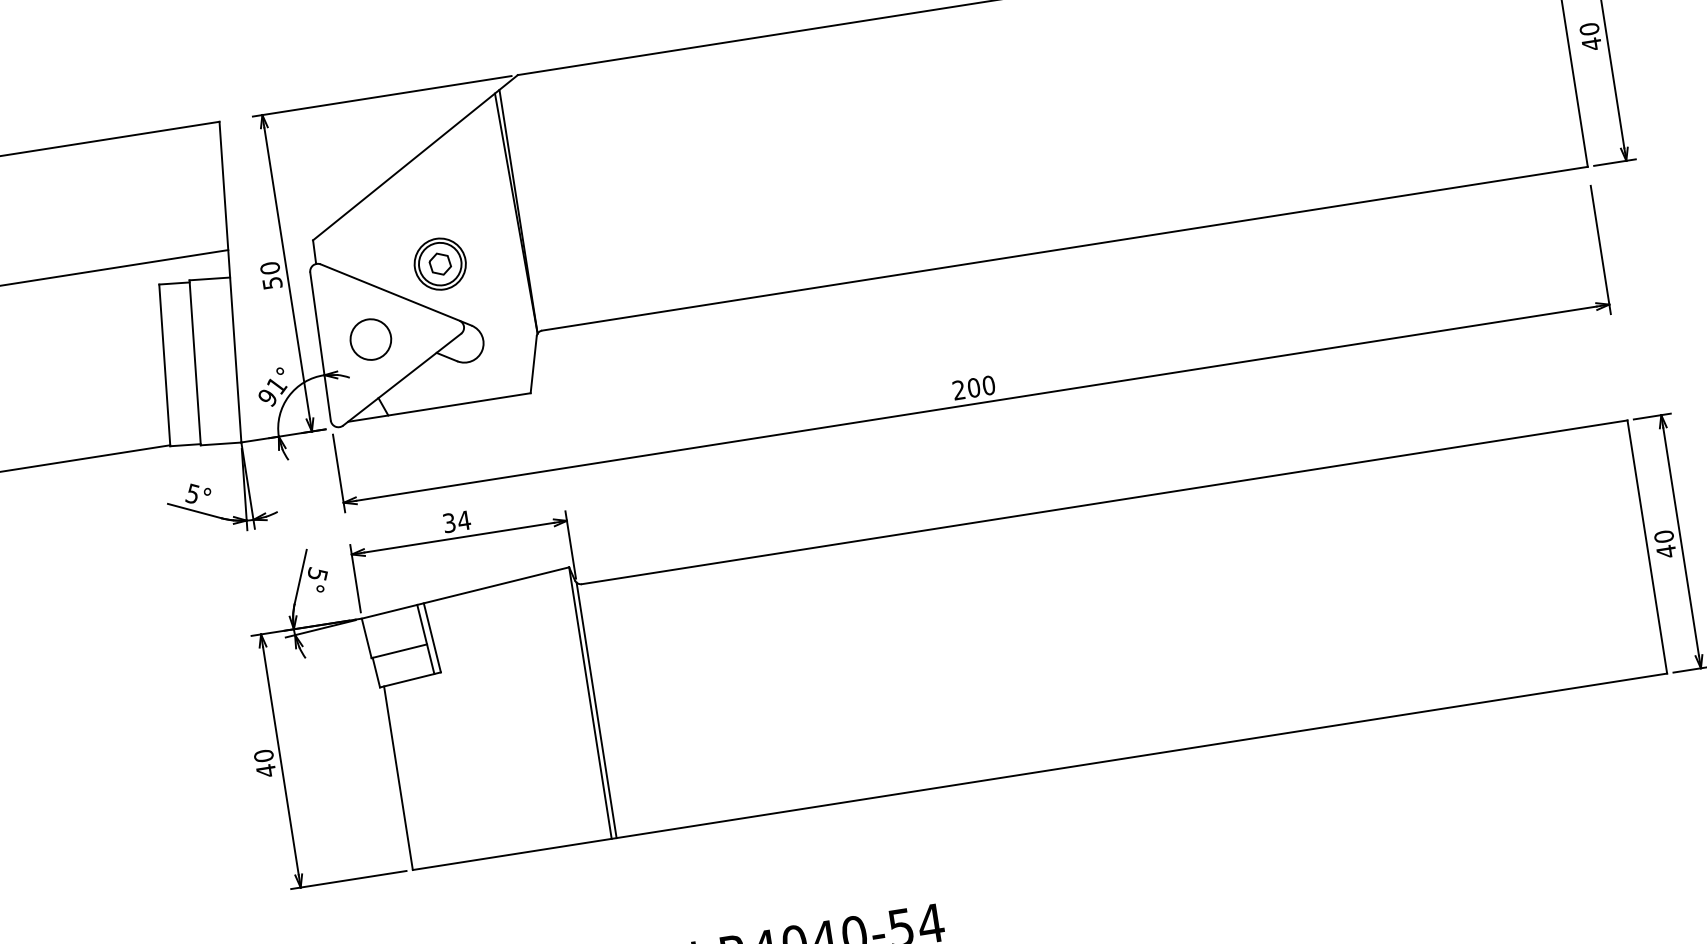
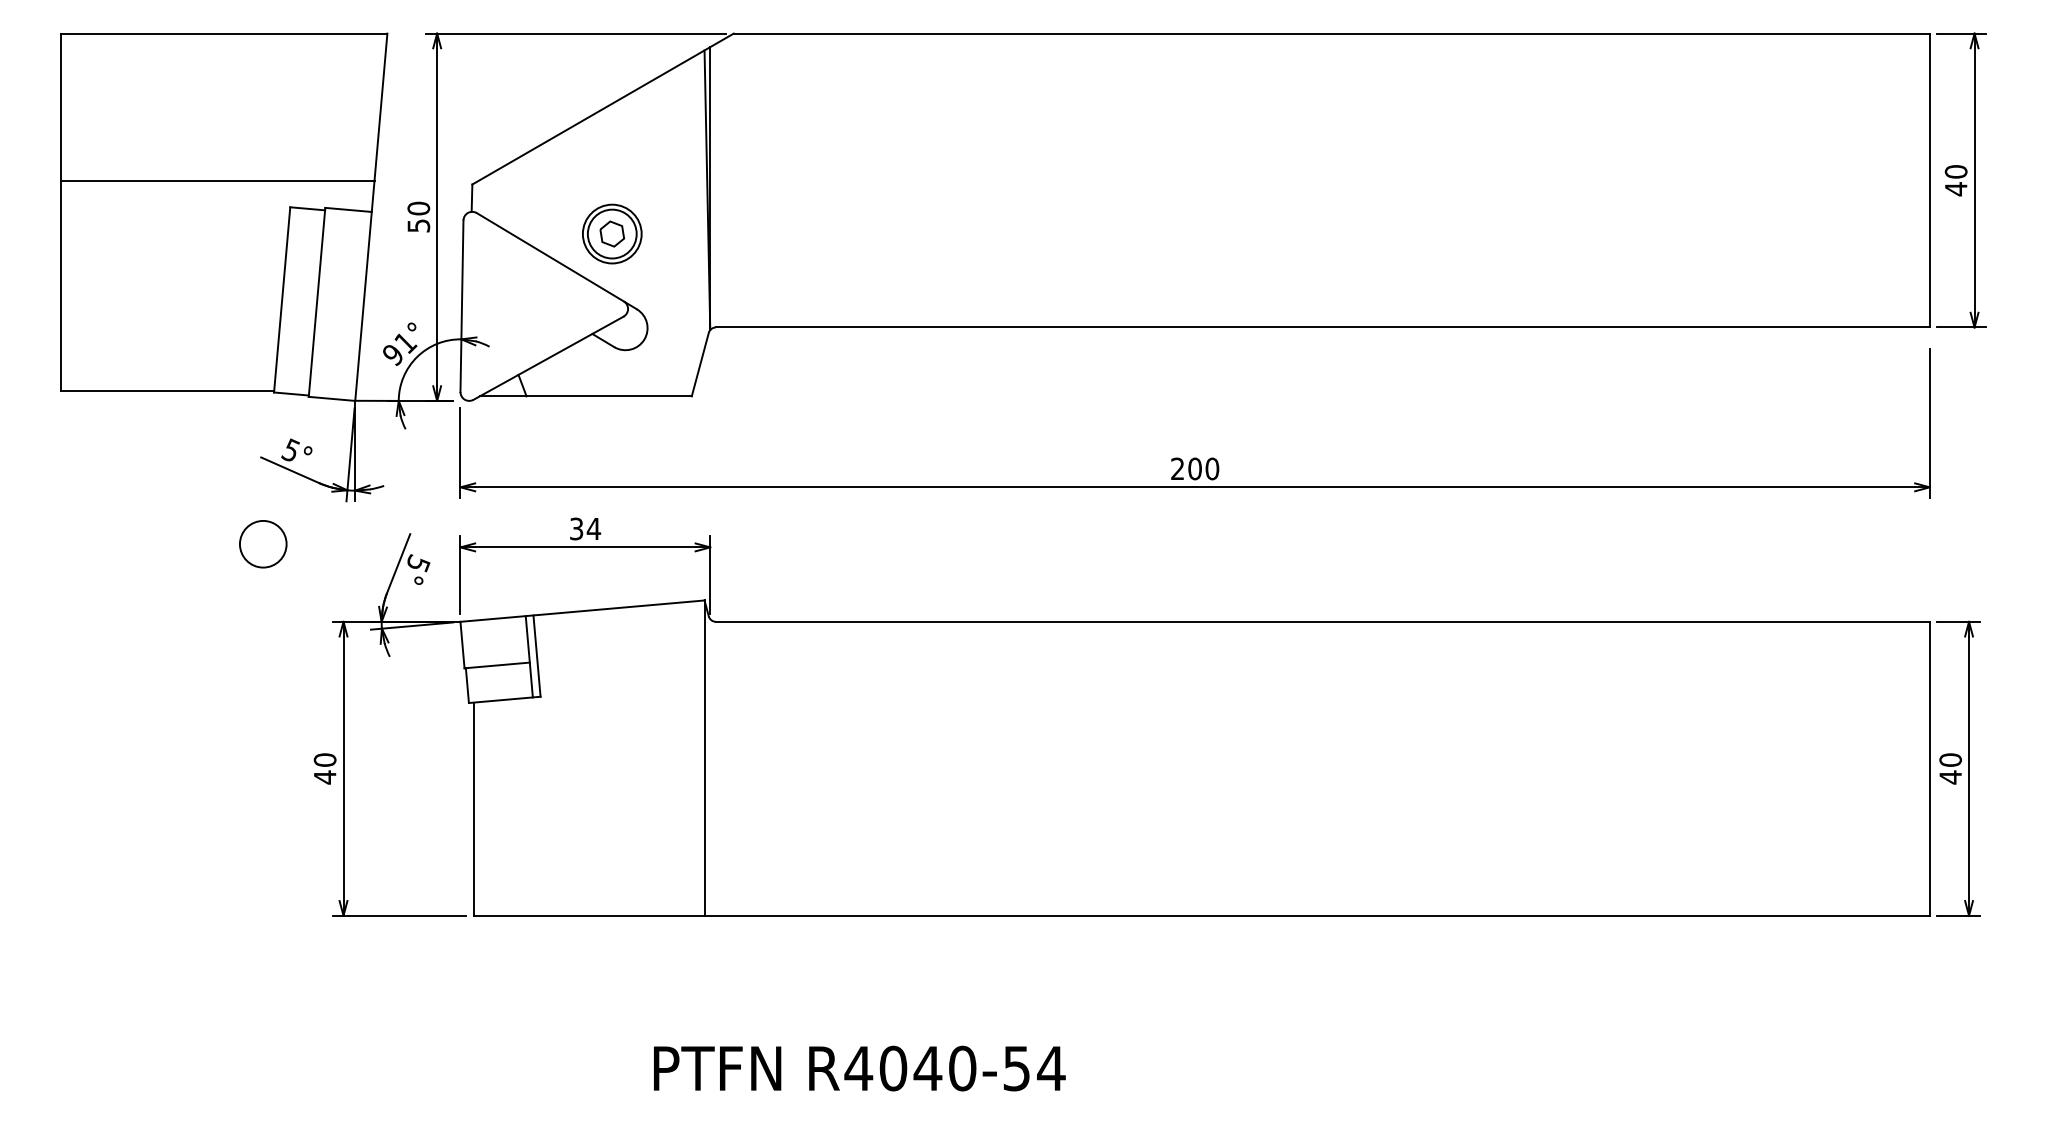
circle: (371, 339) -> (263, 544), moved
line: (596, 710) -> (710, 767), removed

